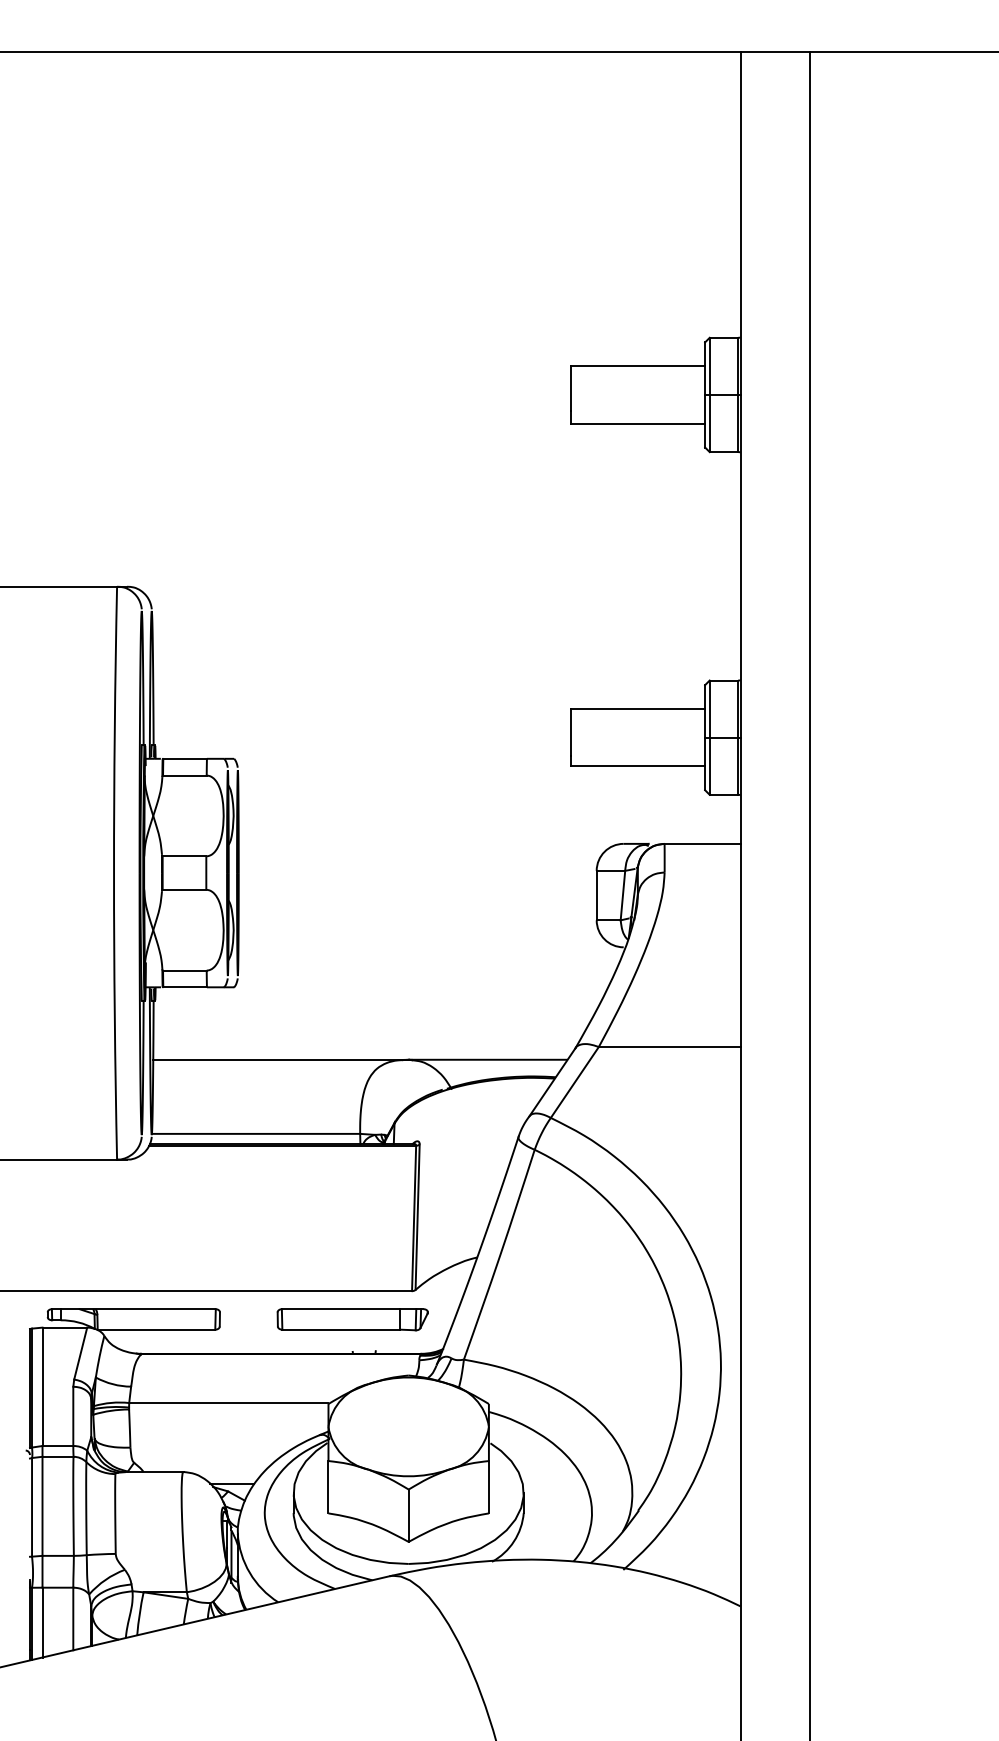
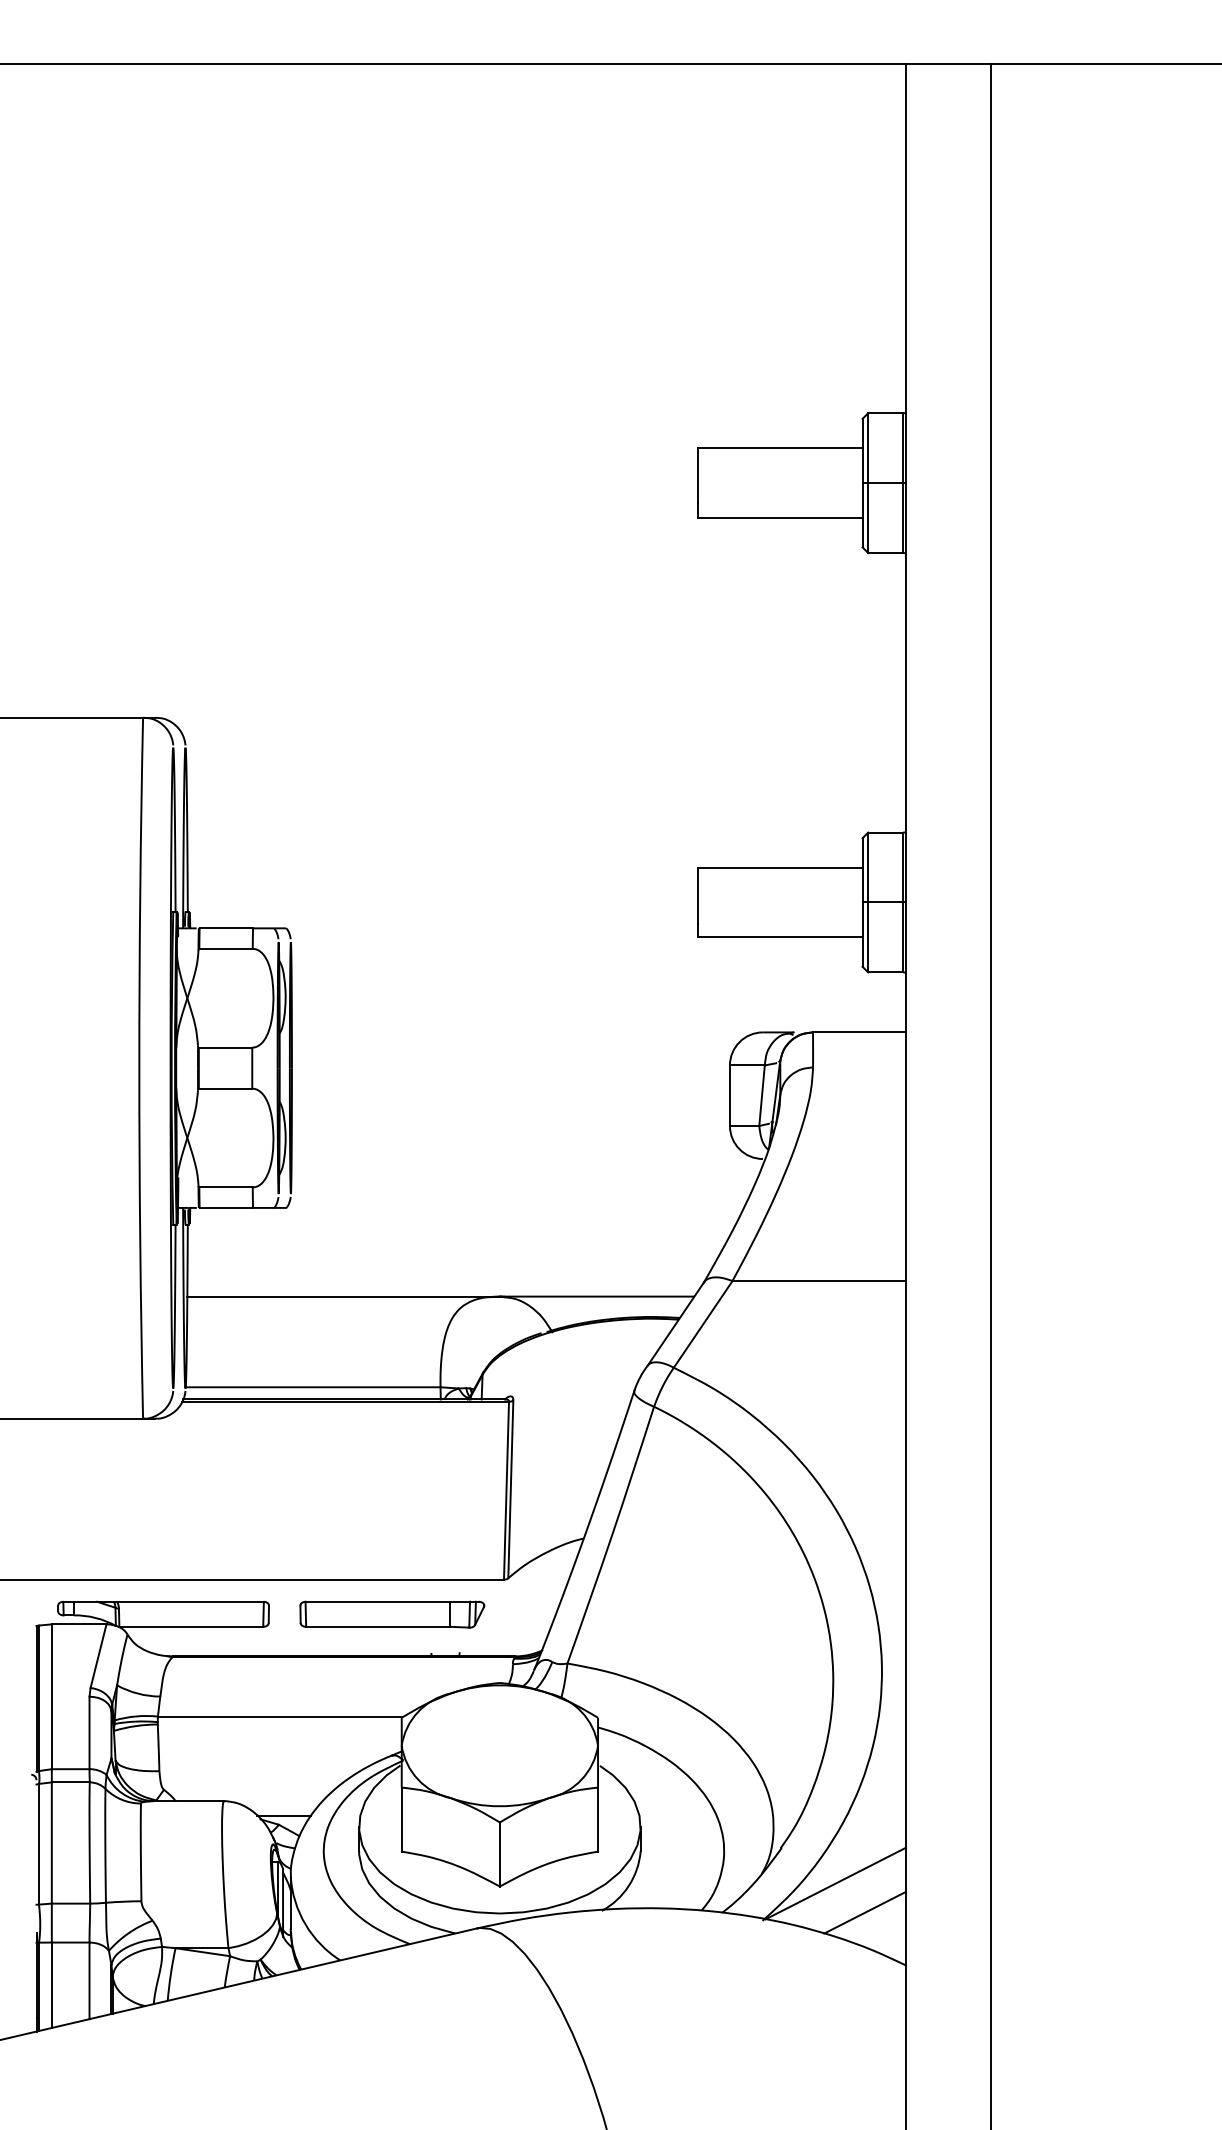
part: (352, 1319) -> (391, 1614), moved
line: (682, 1539) -> (834, 1883), added
line: (706, 1563) -> (864, 1912), added

